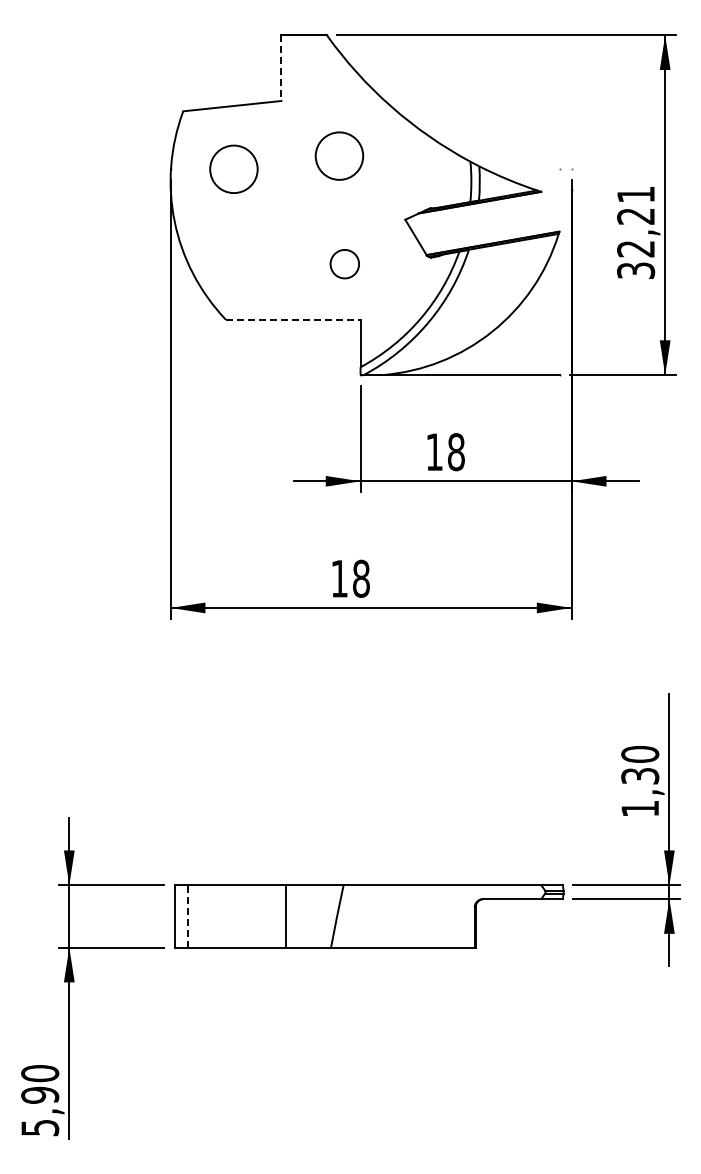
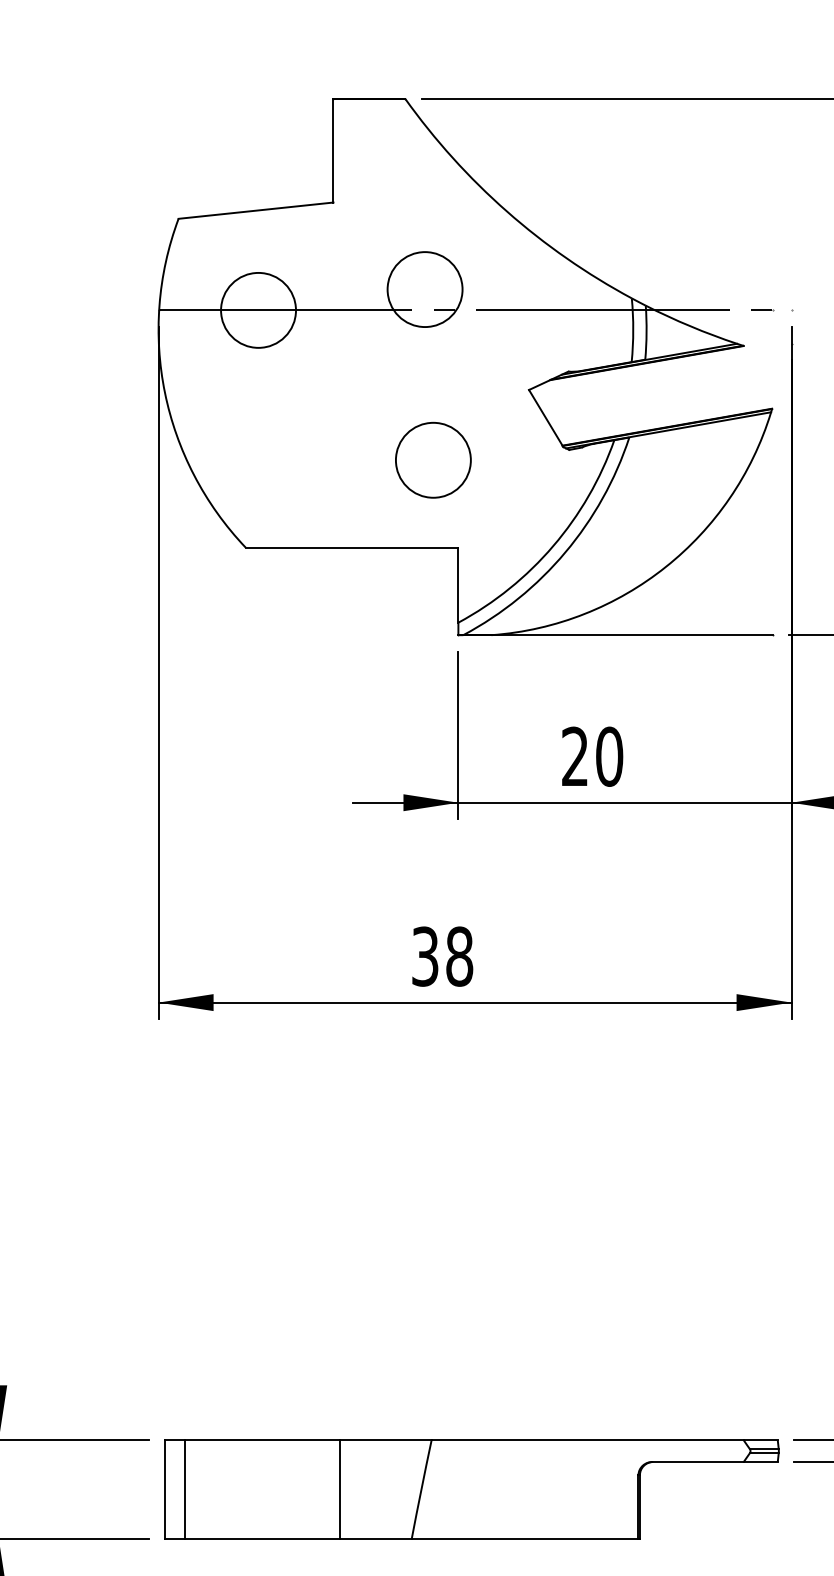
line: (281, 68) -> (333, 151), dashed -> solid
line: (370, 169) -> (474, 310), added
circle: (344, 263) -> (433, 458), size x1.67
line: (293, 319) -> (352, 547), dashed -> solid
text: (445, 452) -> (592, 757), 18 -> 20
text: (339, 578) -> (425, 956), 18 -> 38
line: (187, 915) -> (185, 1487), dashed -> solid

